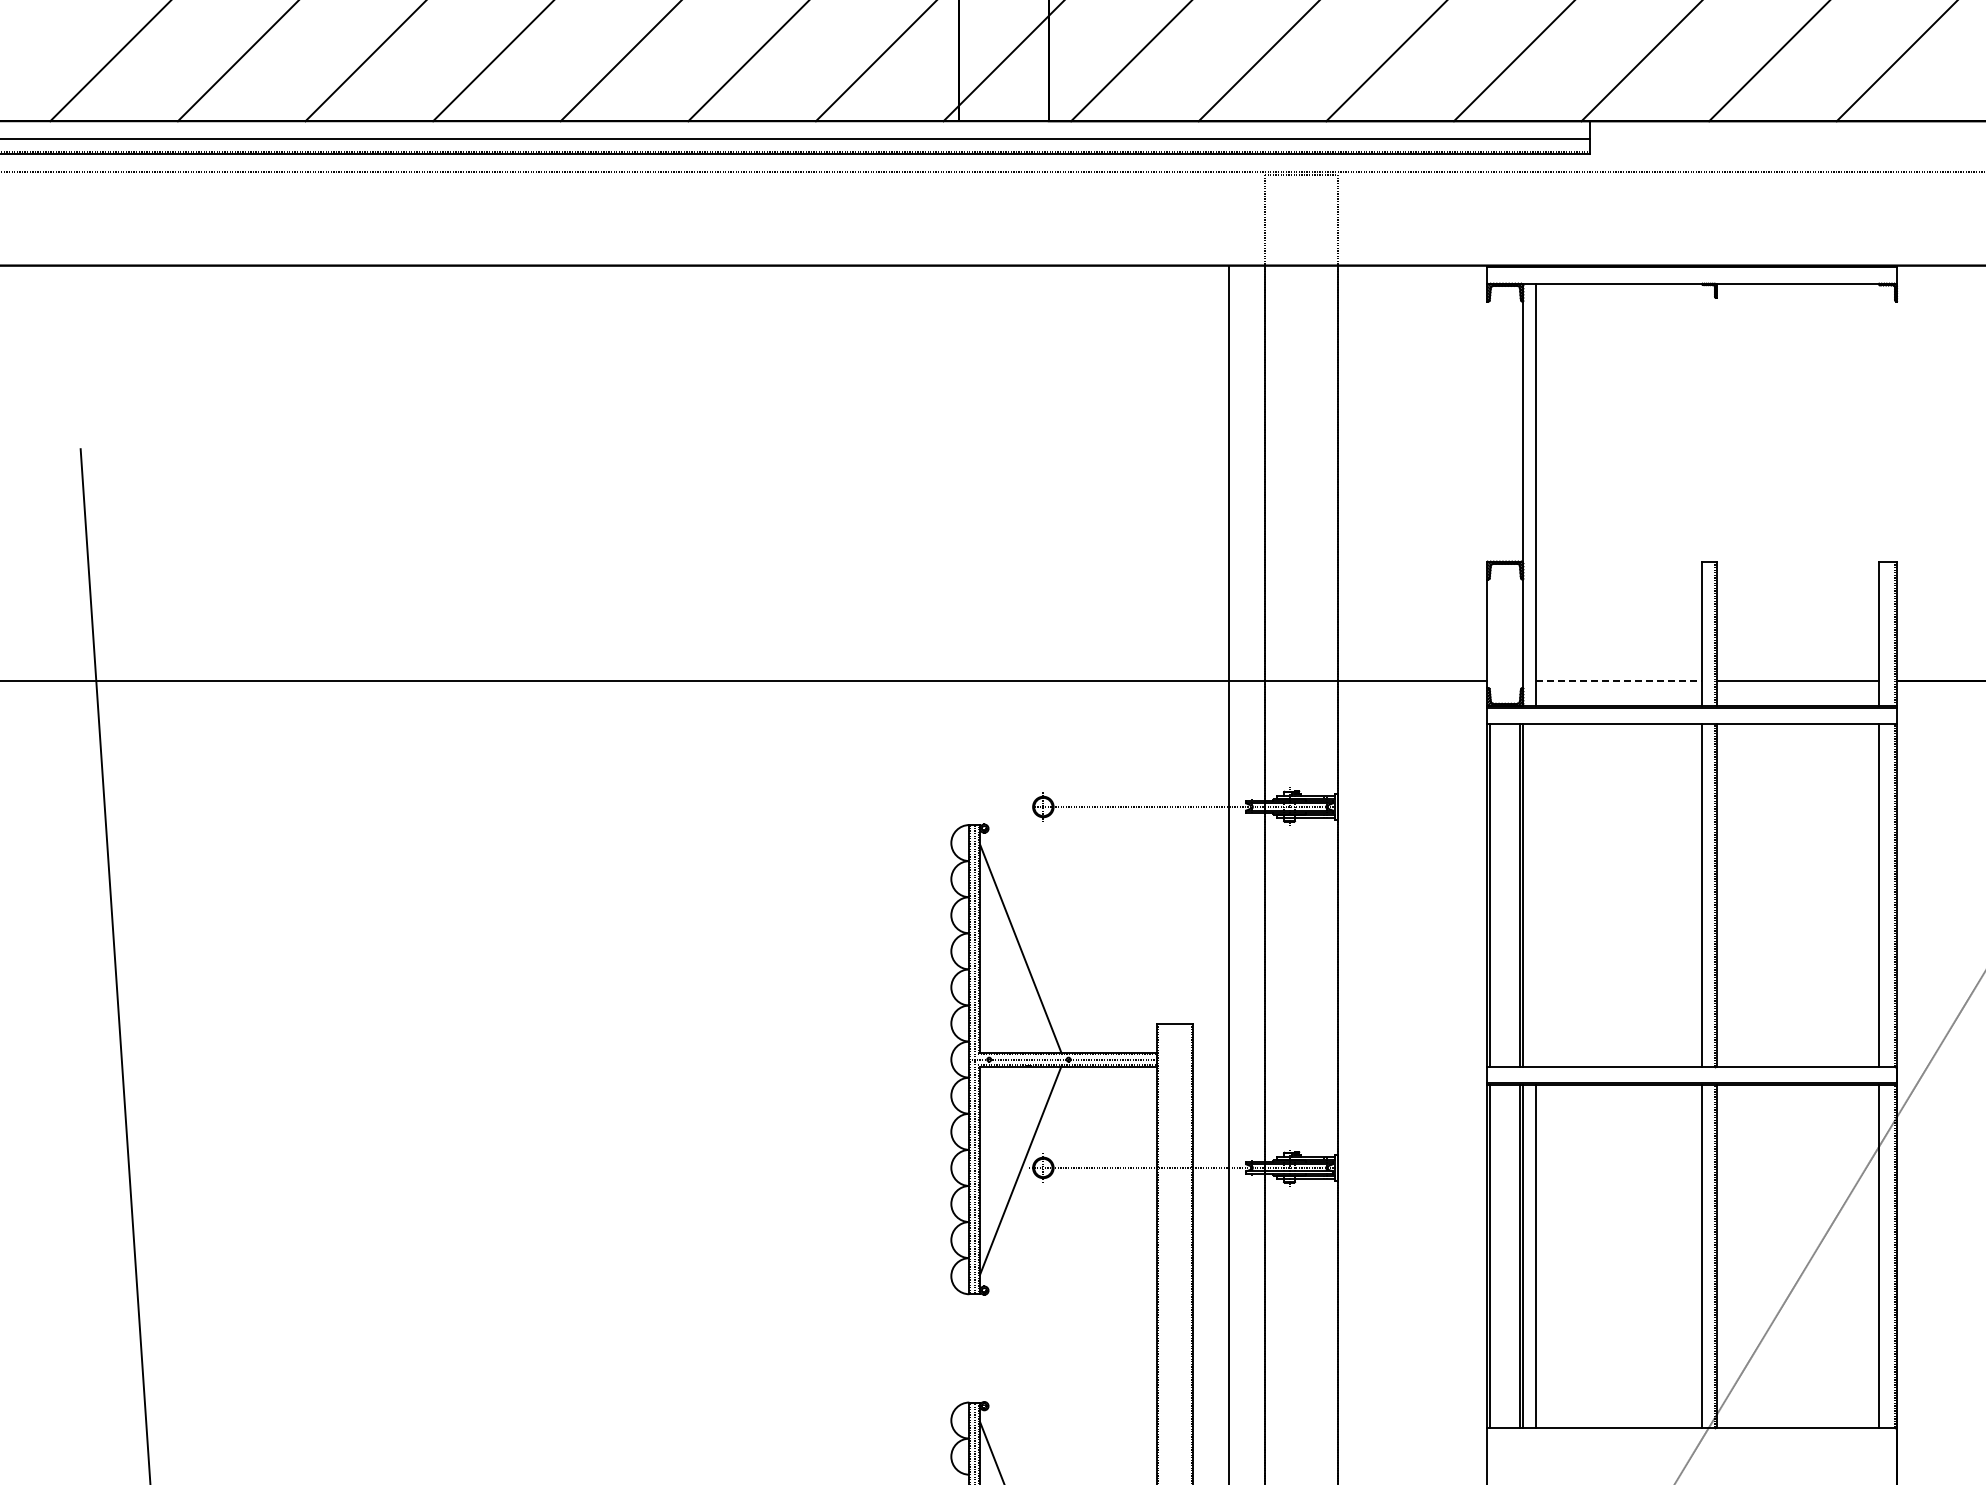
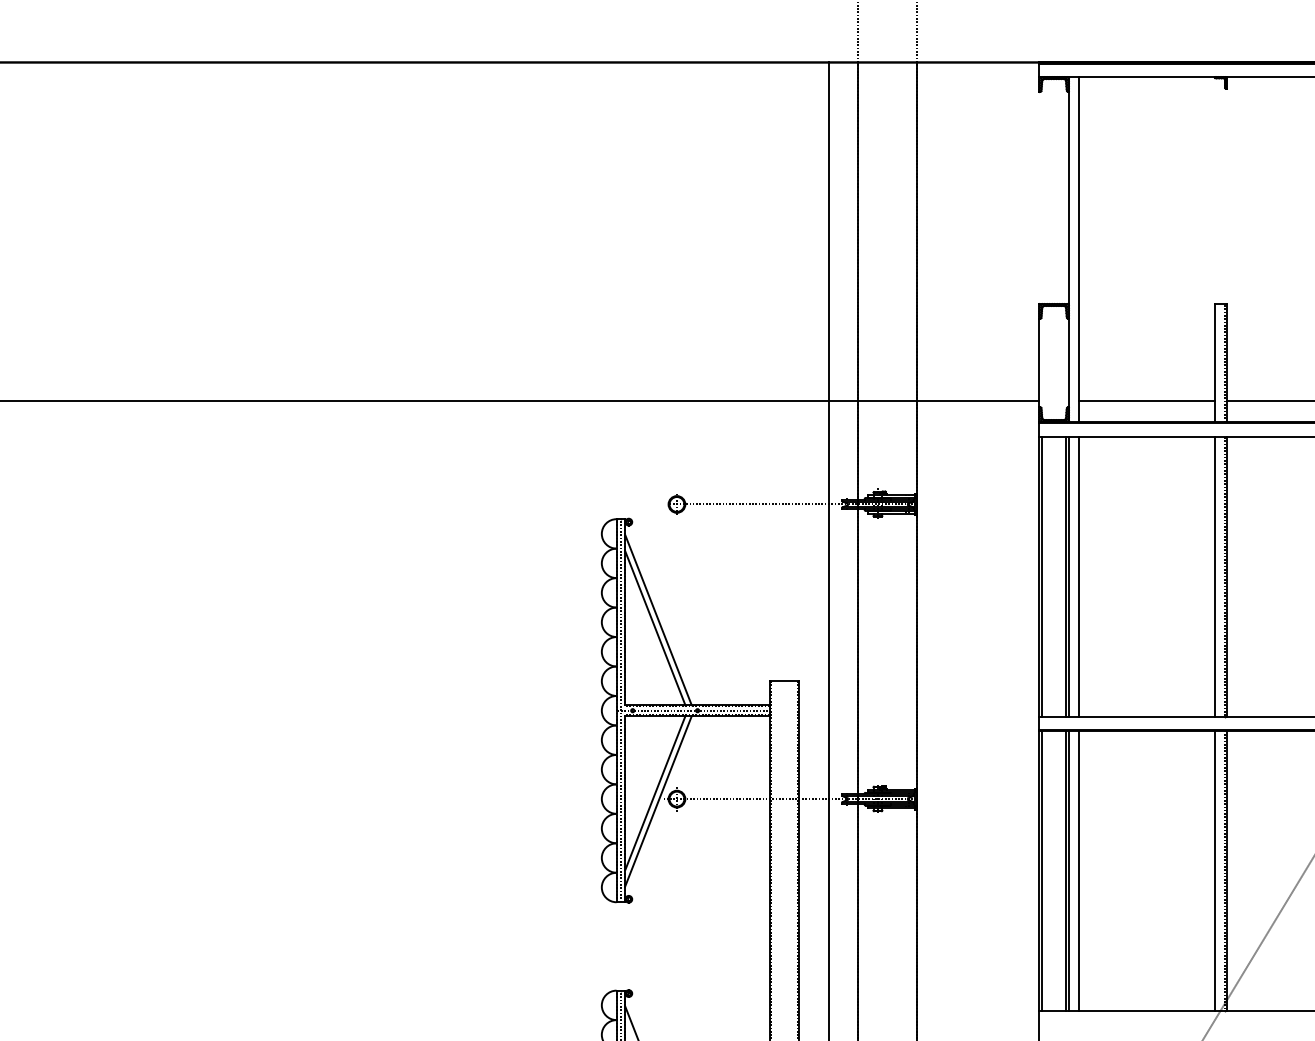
line: (1619, 680) -> (1147, 401), dashed -> solid
line: (1536, 895) -> (1079, 576), added
line: (1016, 958) -> (655, 628), added
line: (1016, 1160) -> (655, 793), added

